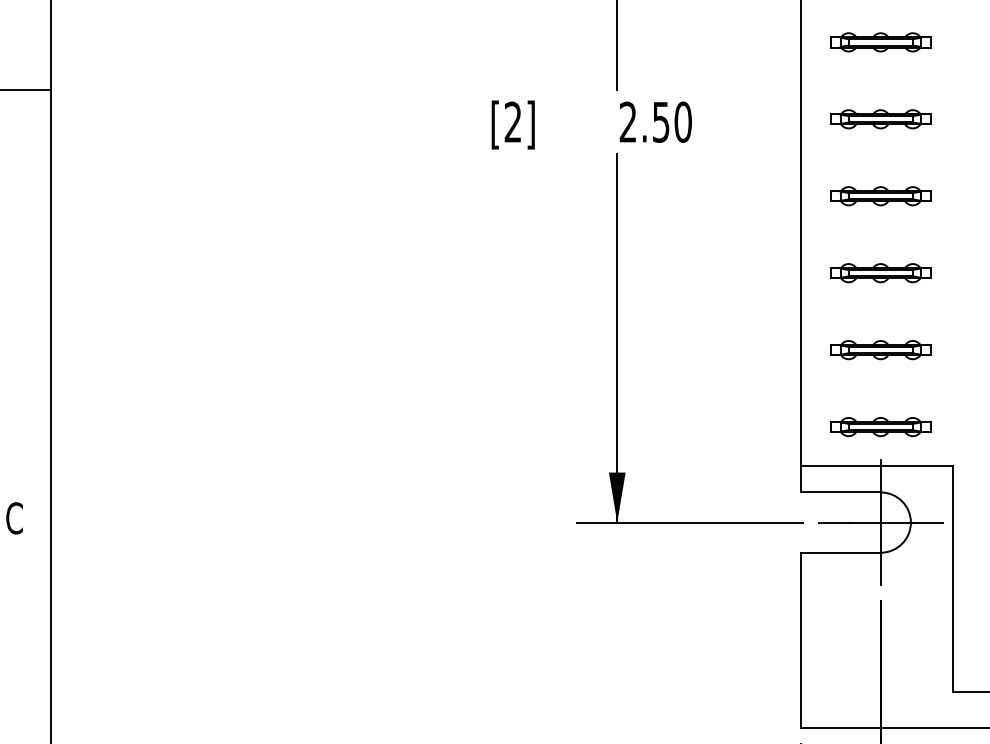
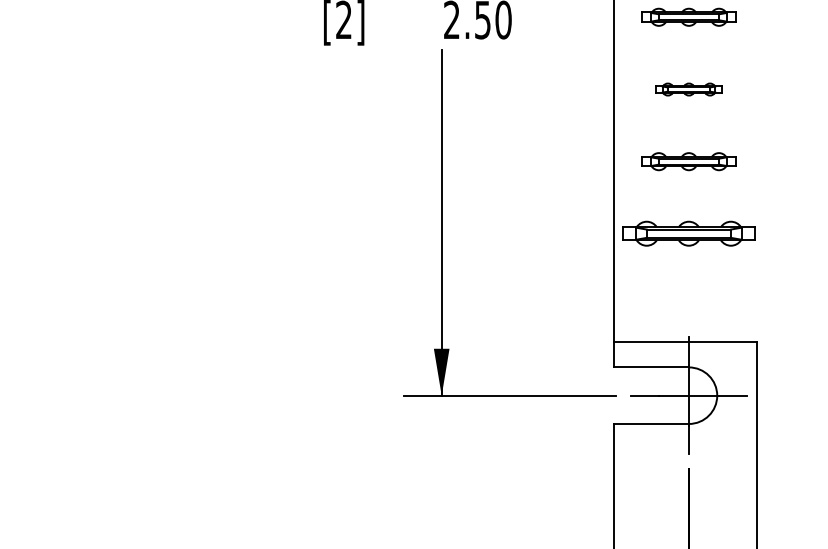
part: (880, 196) -> (688, 89), size x0.7
part: (880, 350) -> (688, 234), size x1.4
part: (880, 427) -> (688, 306), removed

